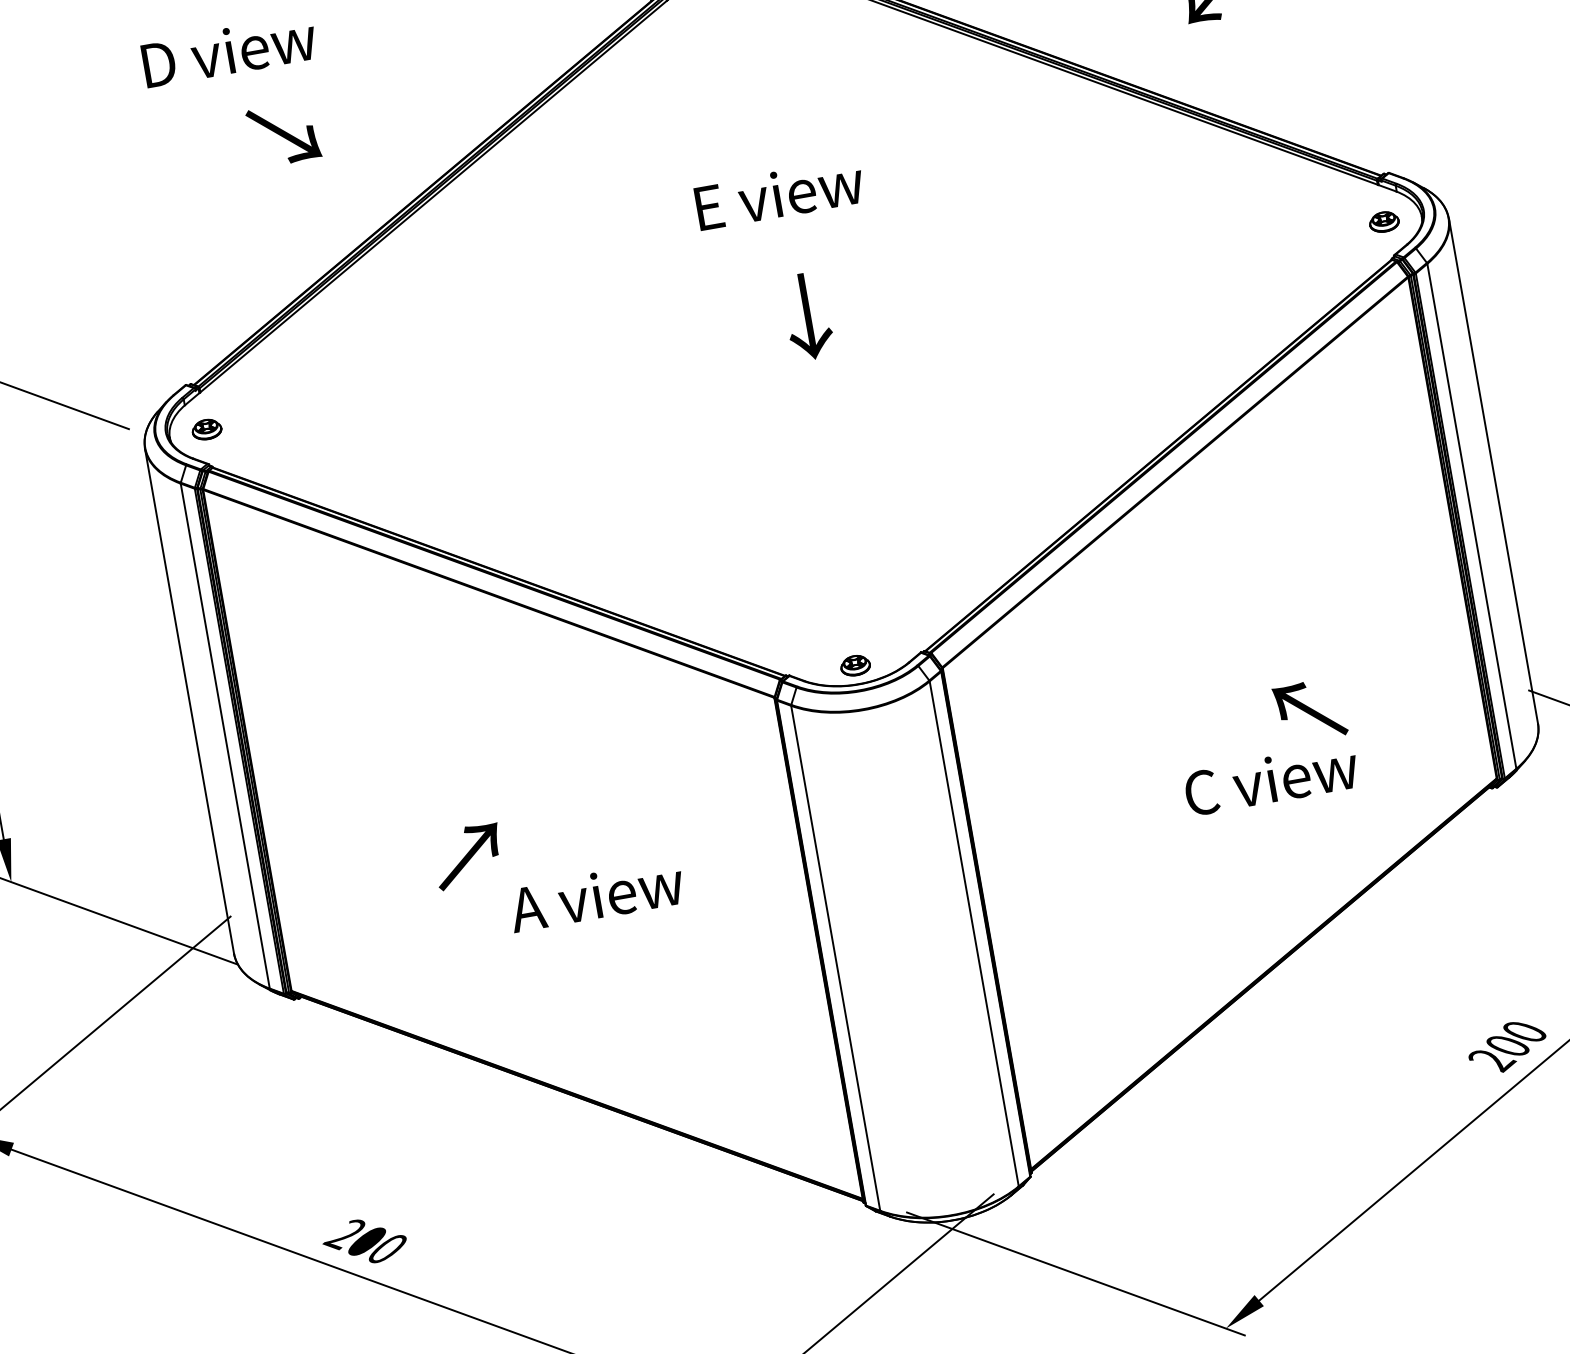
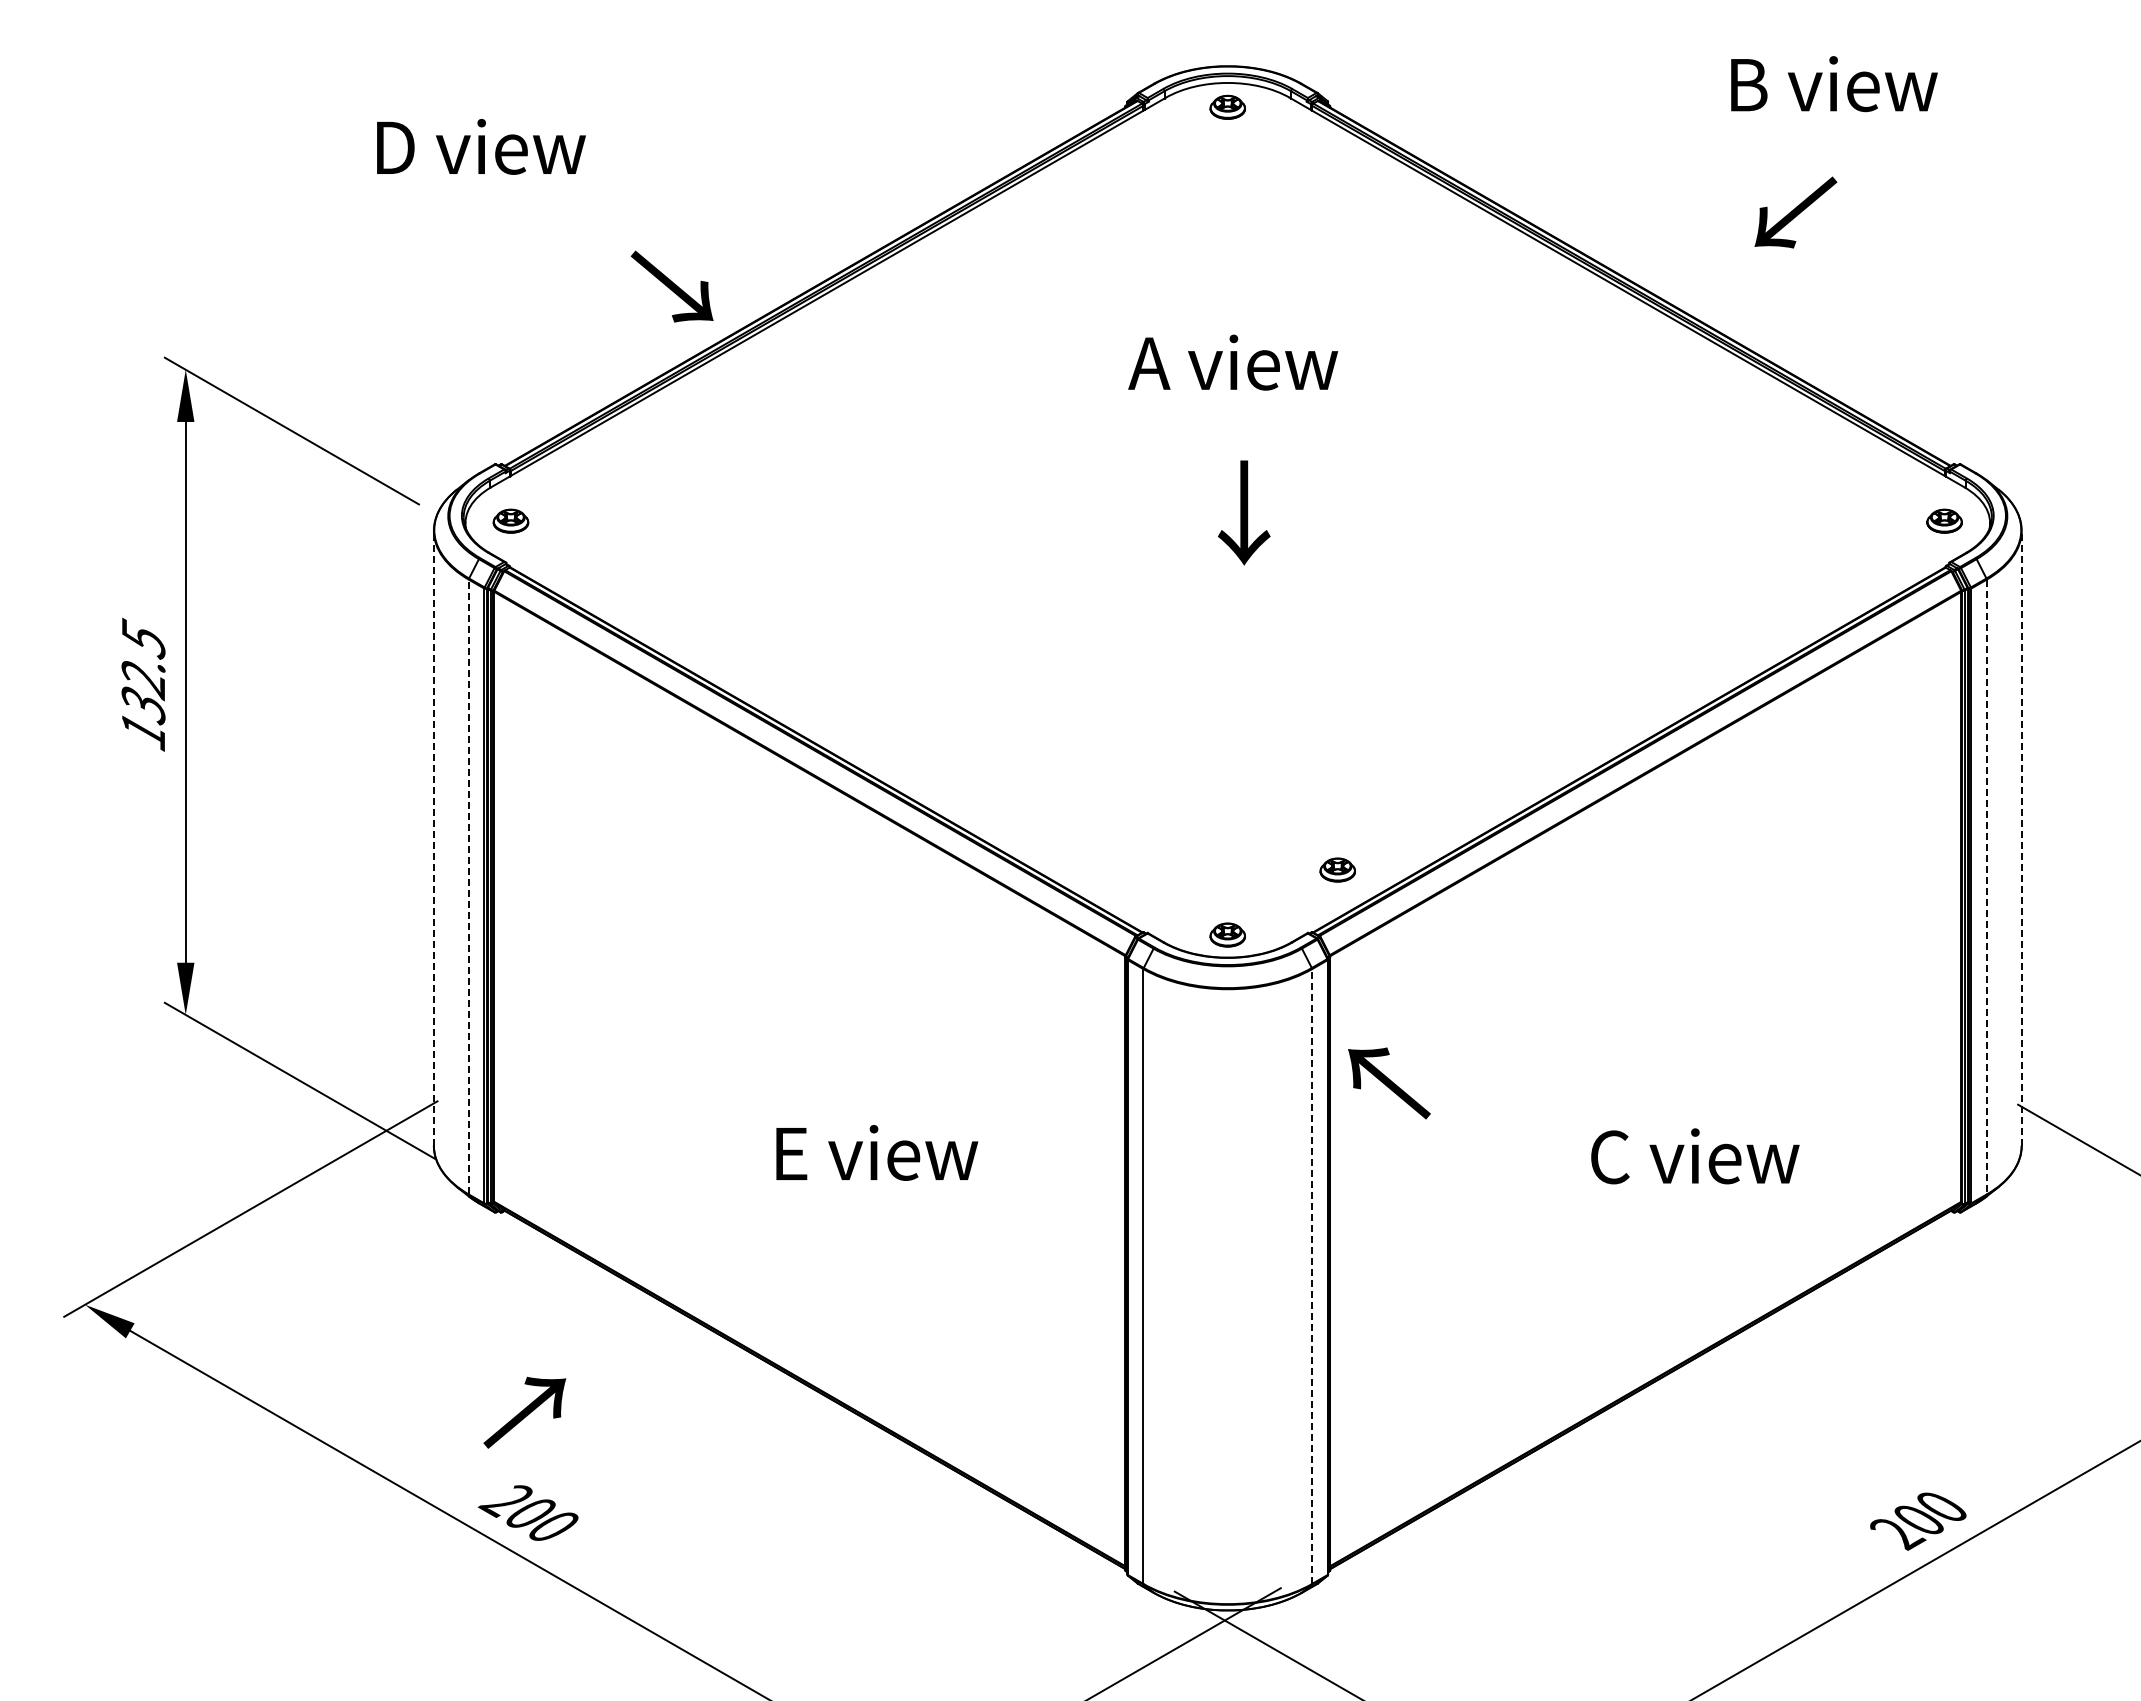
text: (229, 50) -> (481, 146), moved
text: (283, 134) -> (671, 286), moved
text: (777, 194) -> (1233, 362), E view -> A view
line: (1493, 470) -> (2021, 837), solid -> dashed
line: (1471, 516) -> (1986, 887), solid -> dashed
part: (936, 595) -> (1337, 869), added
line: (189, 700) -> (433, 837), solid -> dashed
text: (1310, 711) -> (1389, 1083), moved
line: (224, 735) -> (468, 886), solid -> dashed
text: (468, 856) -> (524, 1412), moved
text: (596, 895) -> (873, 1152), A view -> E view
line: (974, 933) -> (1312, 1276), solid -> dashed

